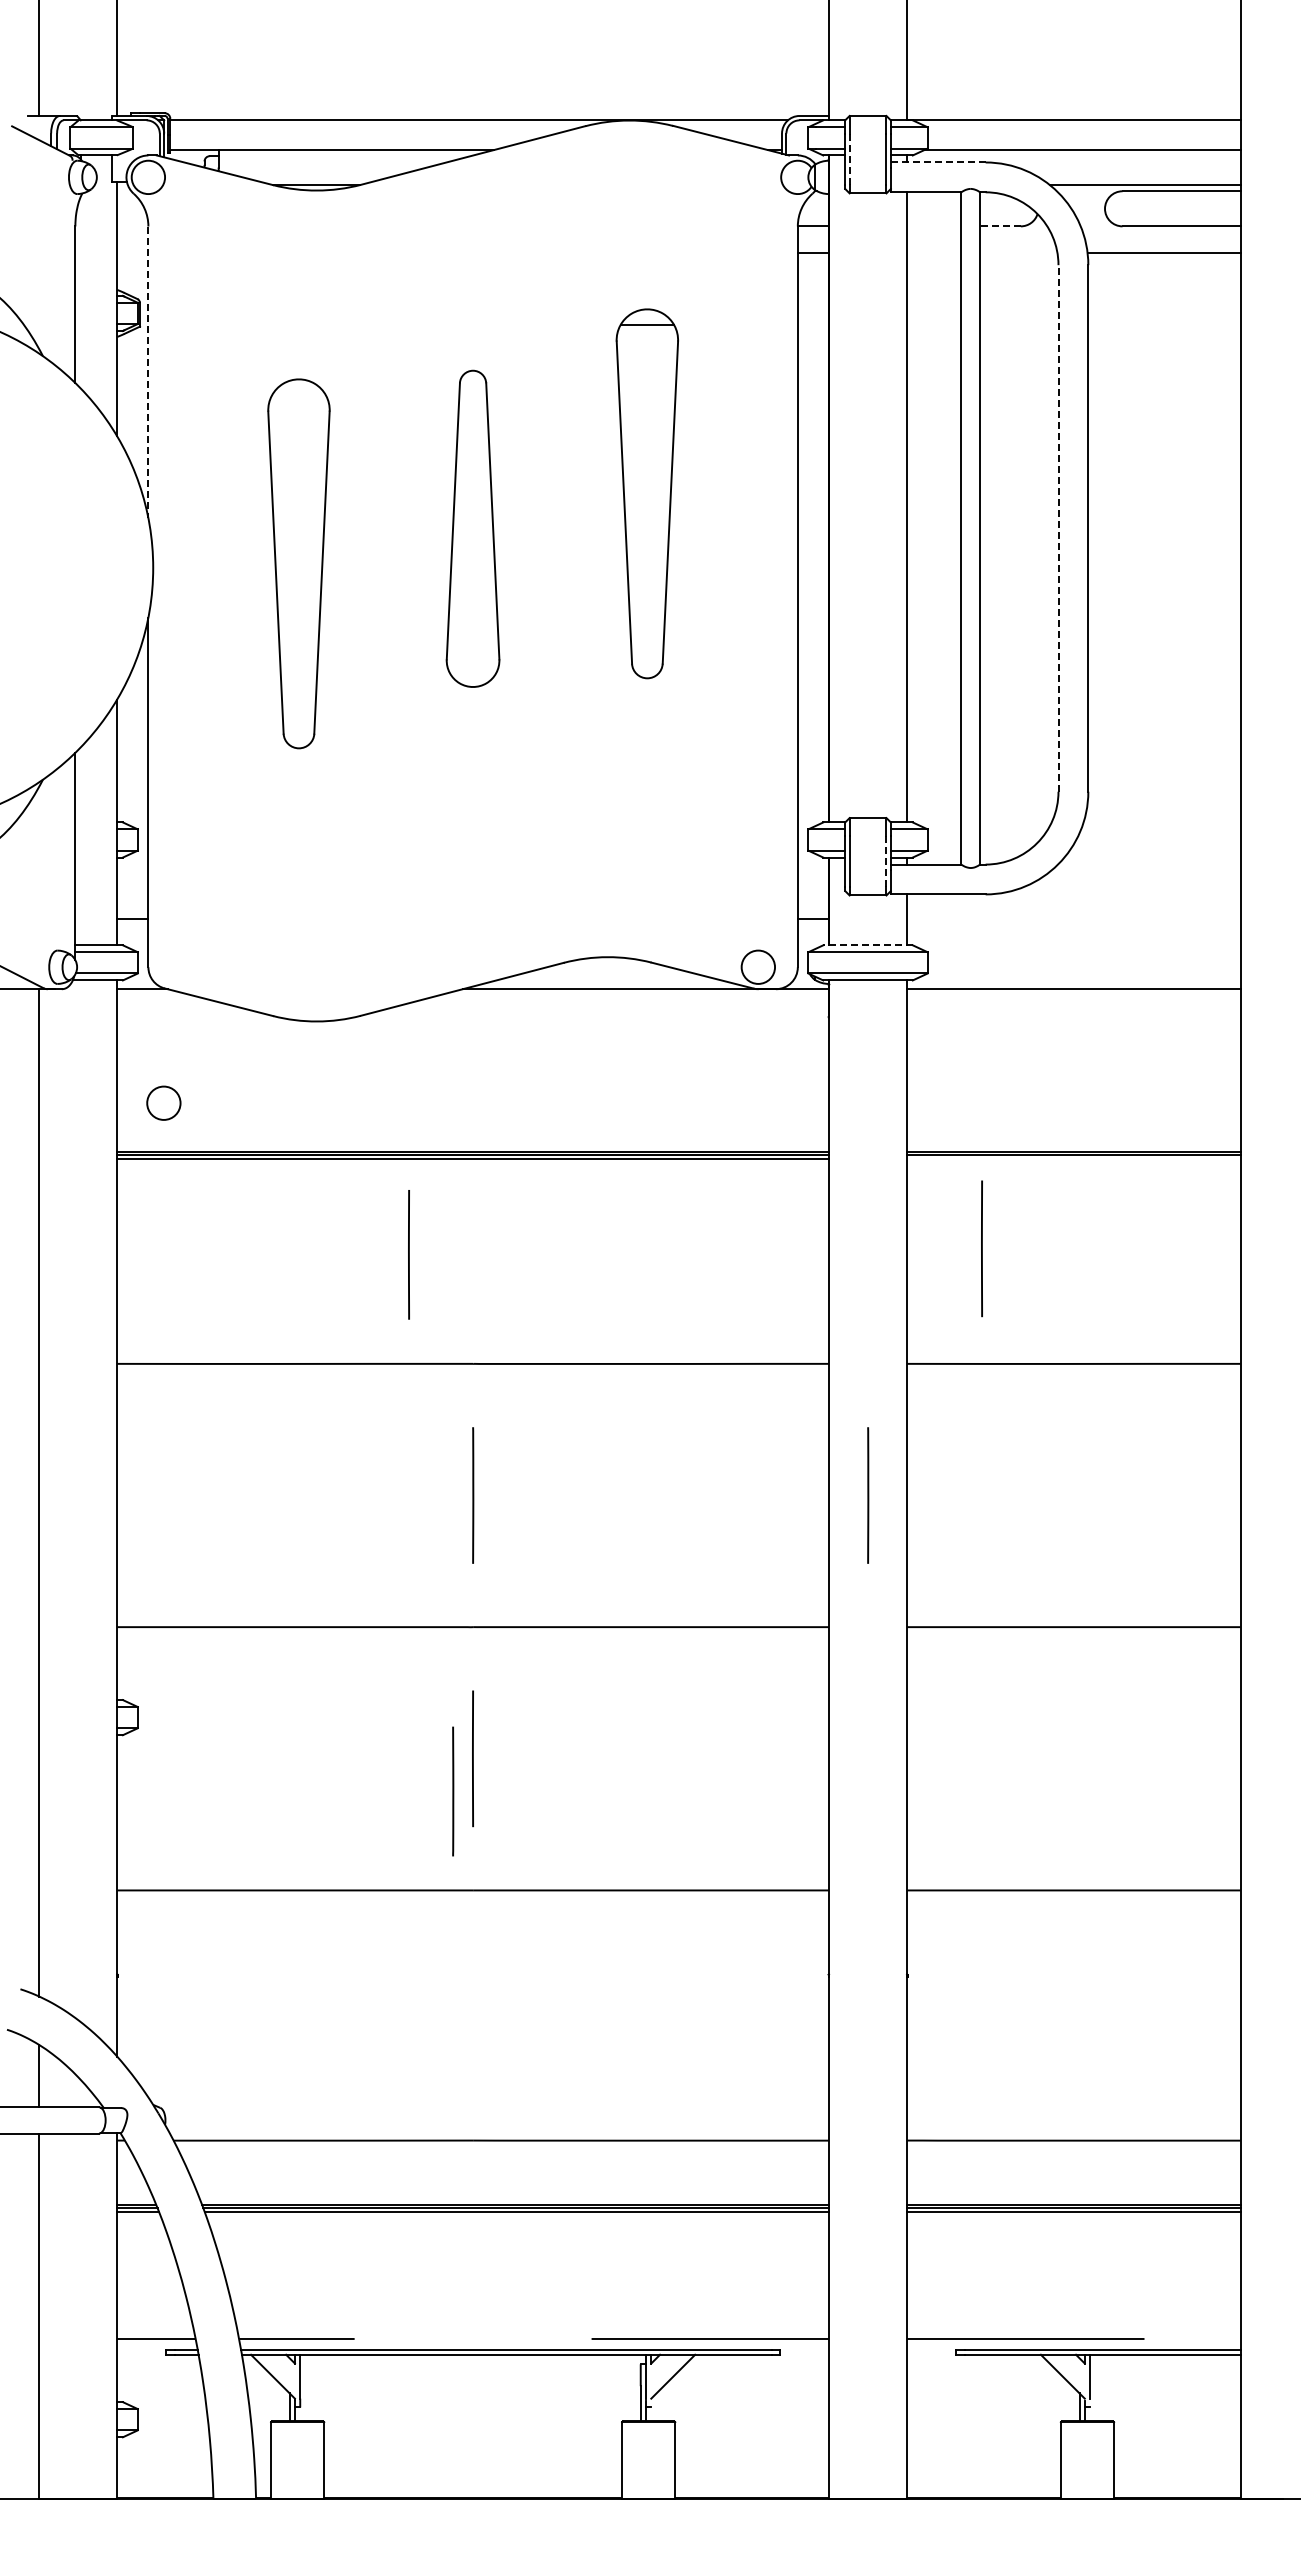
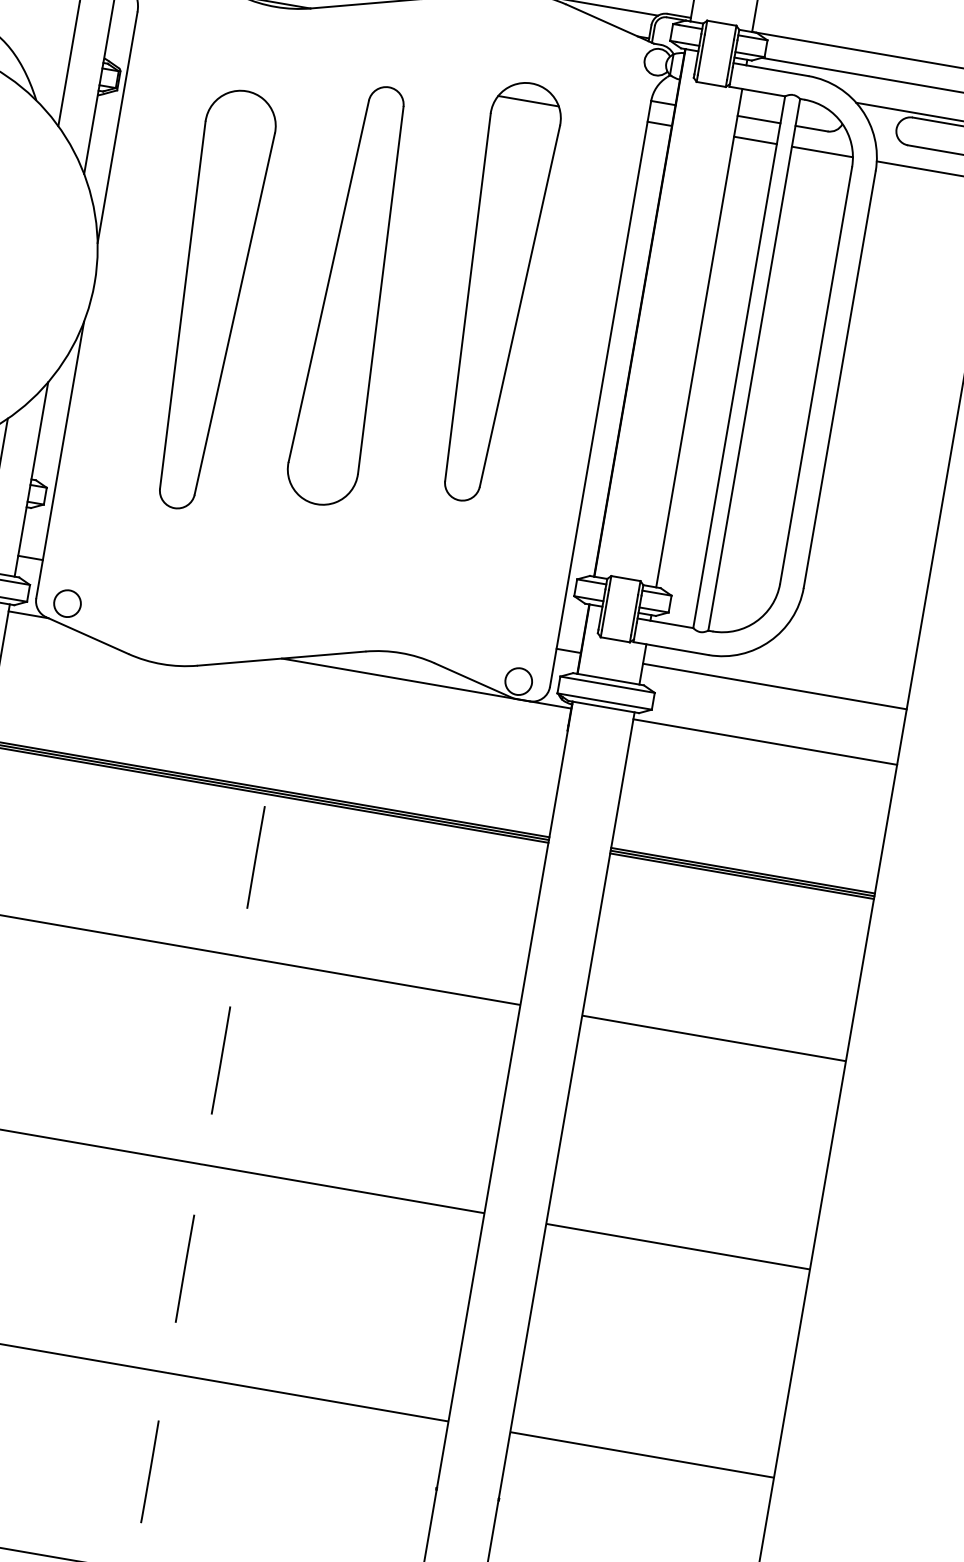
line: (849, 159) -> (701, 55), dashed -> solid
line: (937, 162) -> (770, 69), dashed -> solid
line: (934, 226) -> (759, 119), added
line: (1000, 226) -> (811, 128), dashed -> solid
line: (934, 252) -> (755, 140), added
line: (1018, 252) -> (822, 151), added
line: (148, 372) -> (117, 127), dashed -> solid
part: (647, 493) -> (495, 291), size x1.43
line: (1058, 527) -> (816, 374), dashed -> solid
part: (472, 528) -> (352, 295), size x1.67
part: (298, 563) -> (210, 299), size x1.43
line: (886, 861) -> (634, 615), dashed -> solid
line: (1073, 919) -> (774, 686), added
line: (868, 945) -> (608, 679), dashed -> solid
circle: (163, 1102) -> (67, 603), moved
line: (1073, 1158) -> (741, 875), added
line: (981, 1248) -> (656, 934), removed
line: (408, 1254) -> (255, 857), moved
line: (868, 1495) -> (533, 1114), removed
line: (453, 1791) -> (150, 1471), moved

